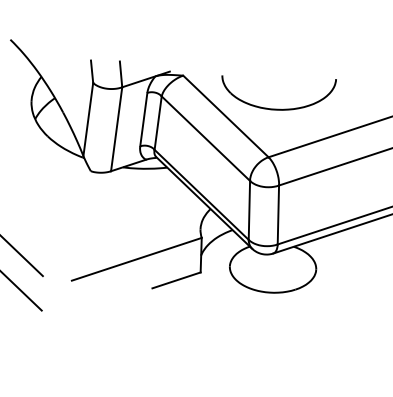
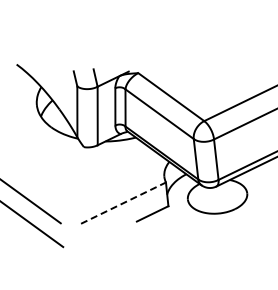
part: (277, 107) -> (205, 86), removed
line: (136, 258) -> (123, 202), solid -> dashed

